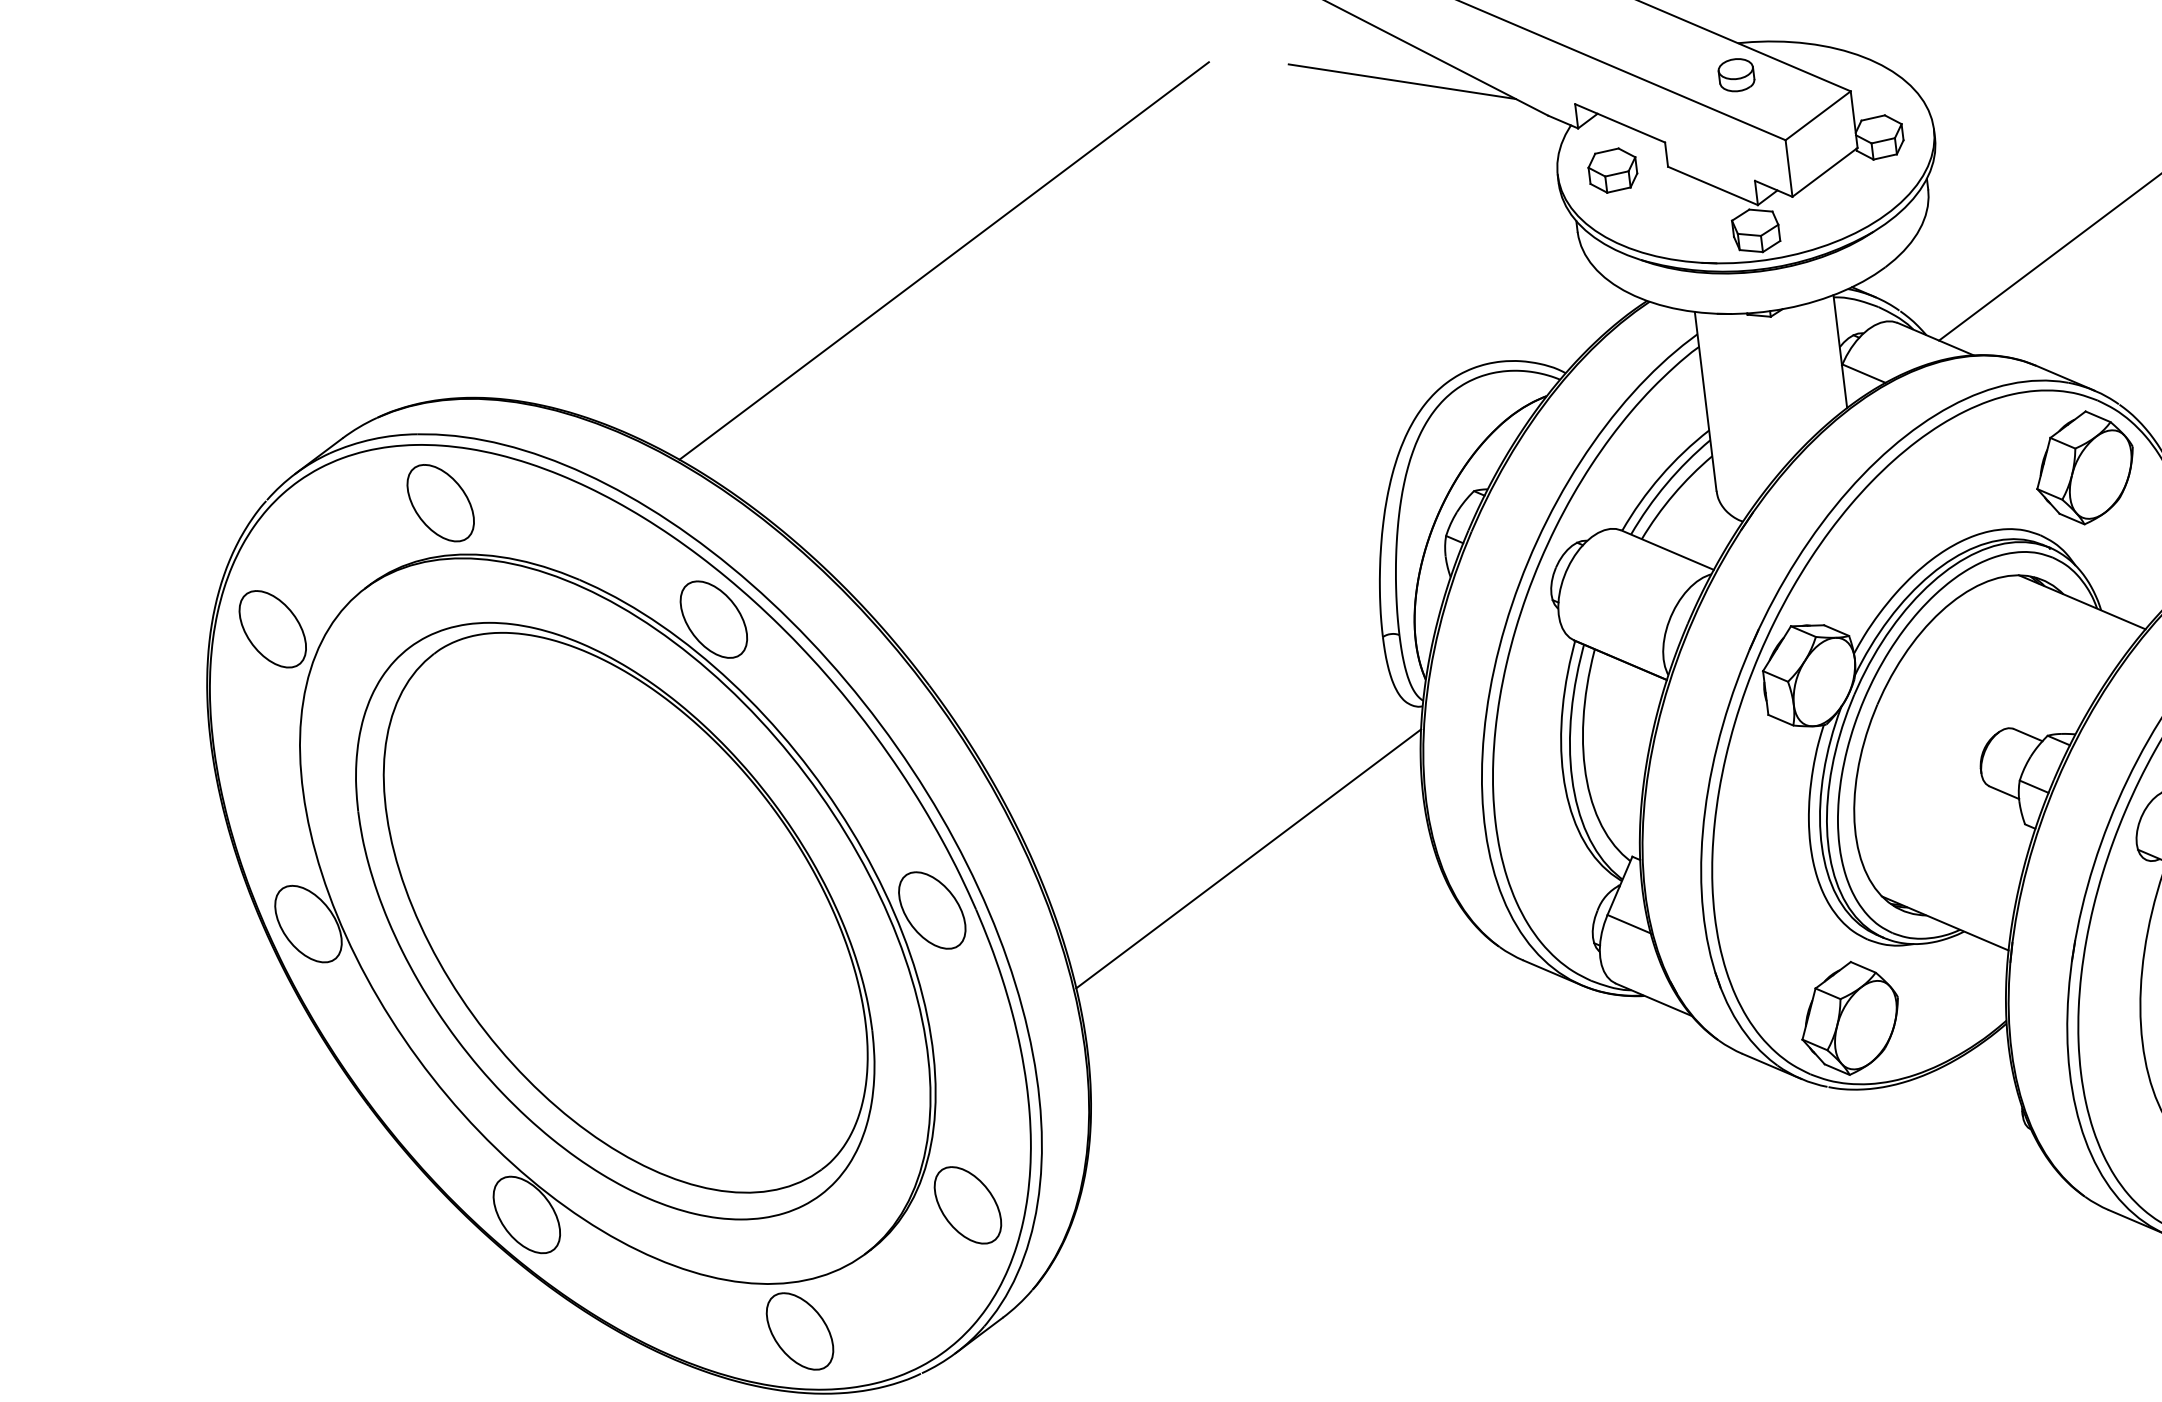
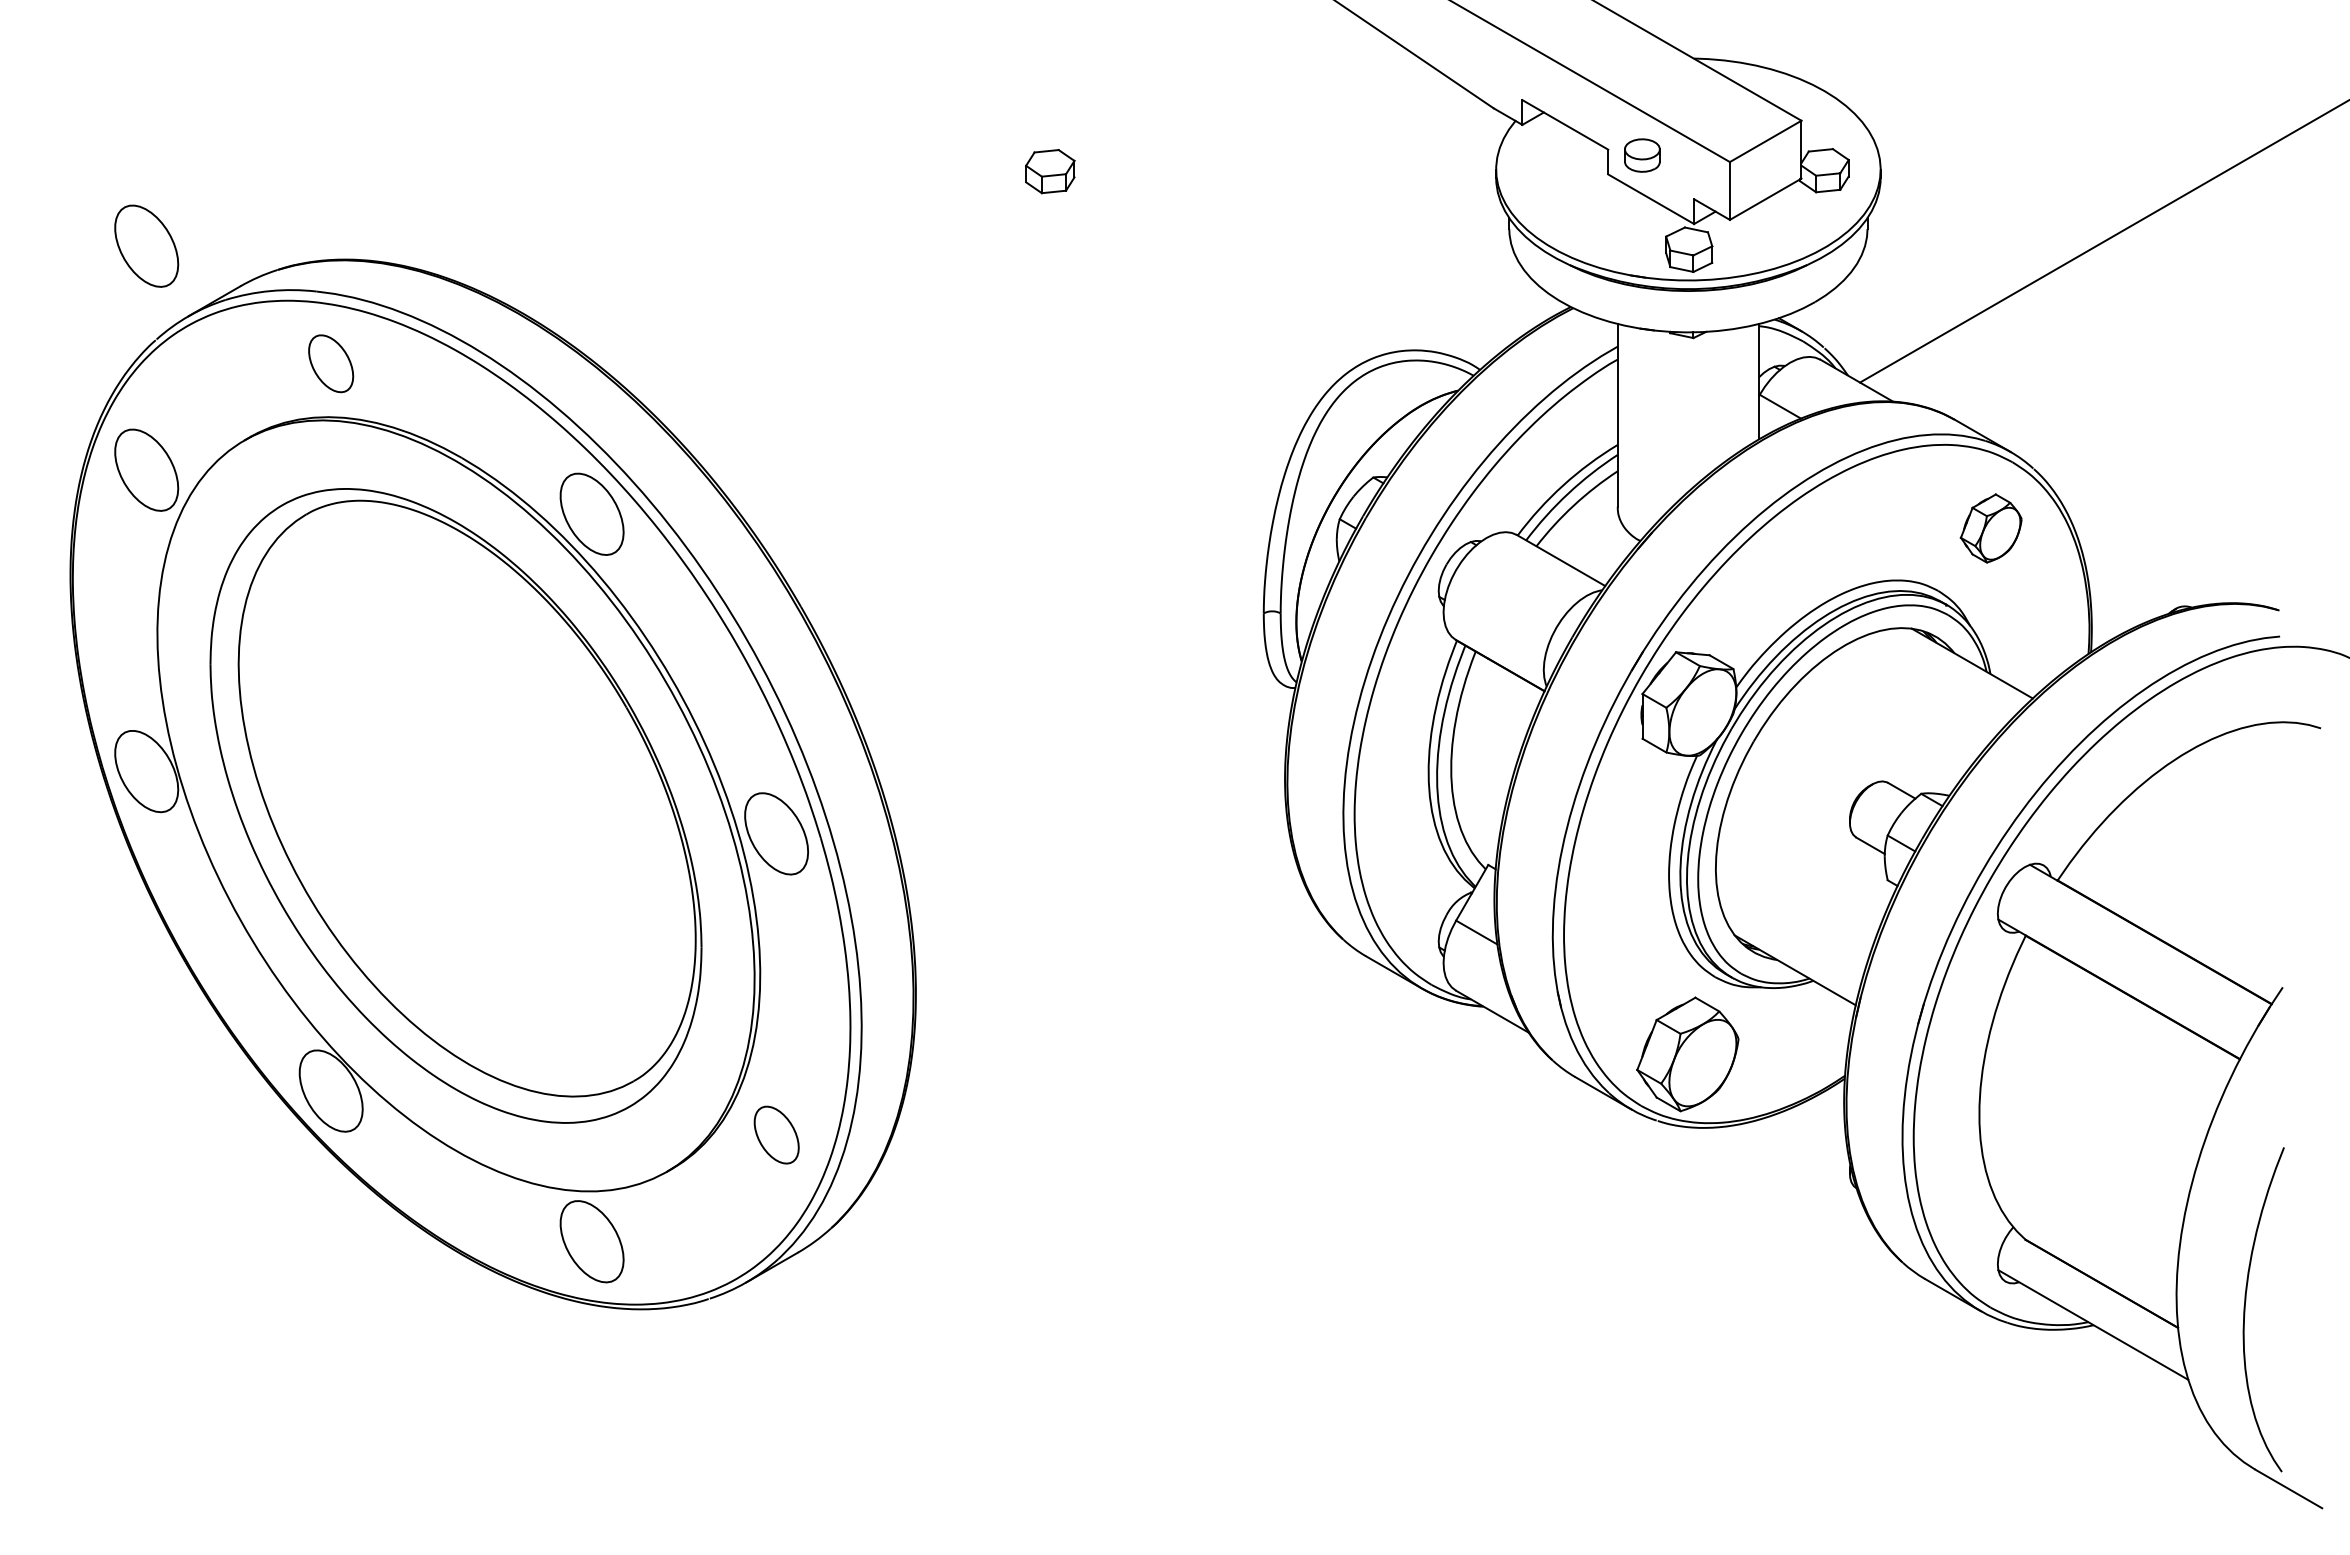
part: (1736, 75) -> (1642, 155), moved
line: (1401, 81) -> (1350, 56), removed
part: (1613, 170) -> (1050, 171), moved
line: (943, 261) -> (867, 181), removed
part: (246, 409) -> (146, 245), added
part: (2083, 467) -> (1990, 528), size x0.6
part: (440, 503) -> (330, 363), size x0.7
line: (1248, 858) -> (1101, 820), removed
part: (967, 1204) -> (776, 1134), size x0.7

